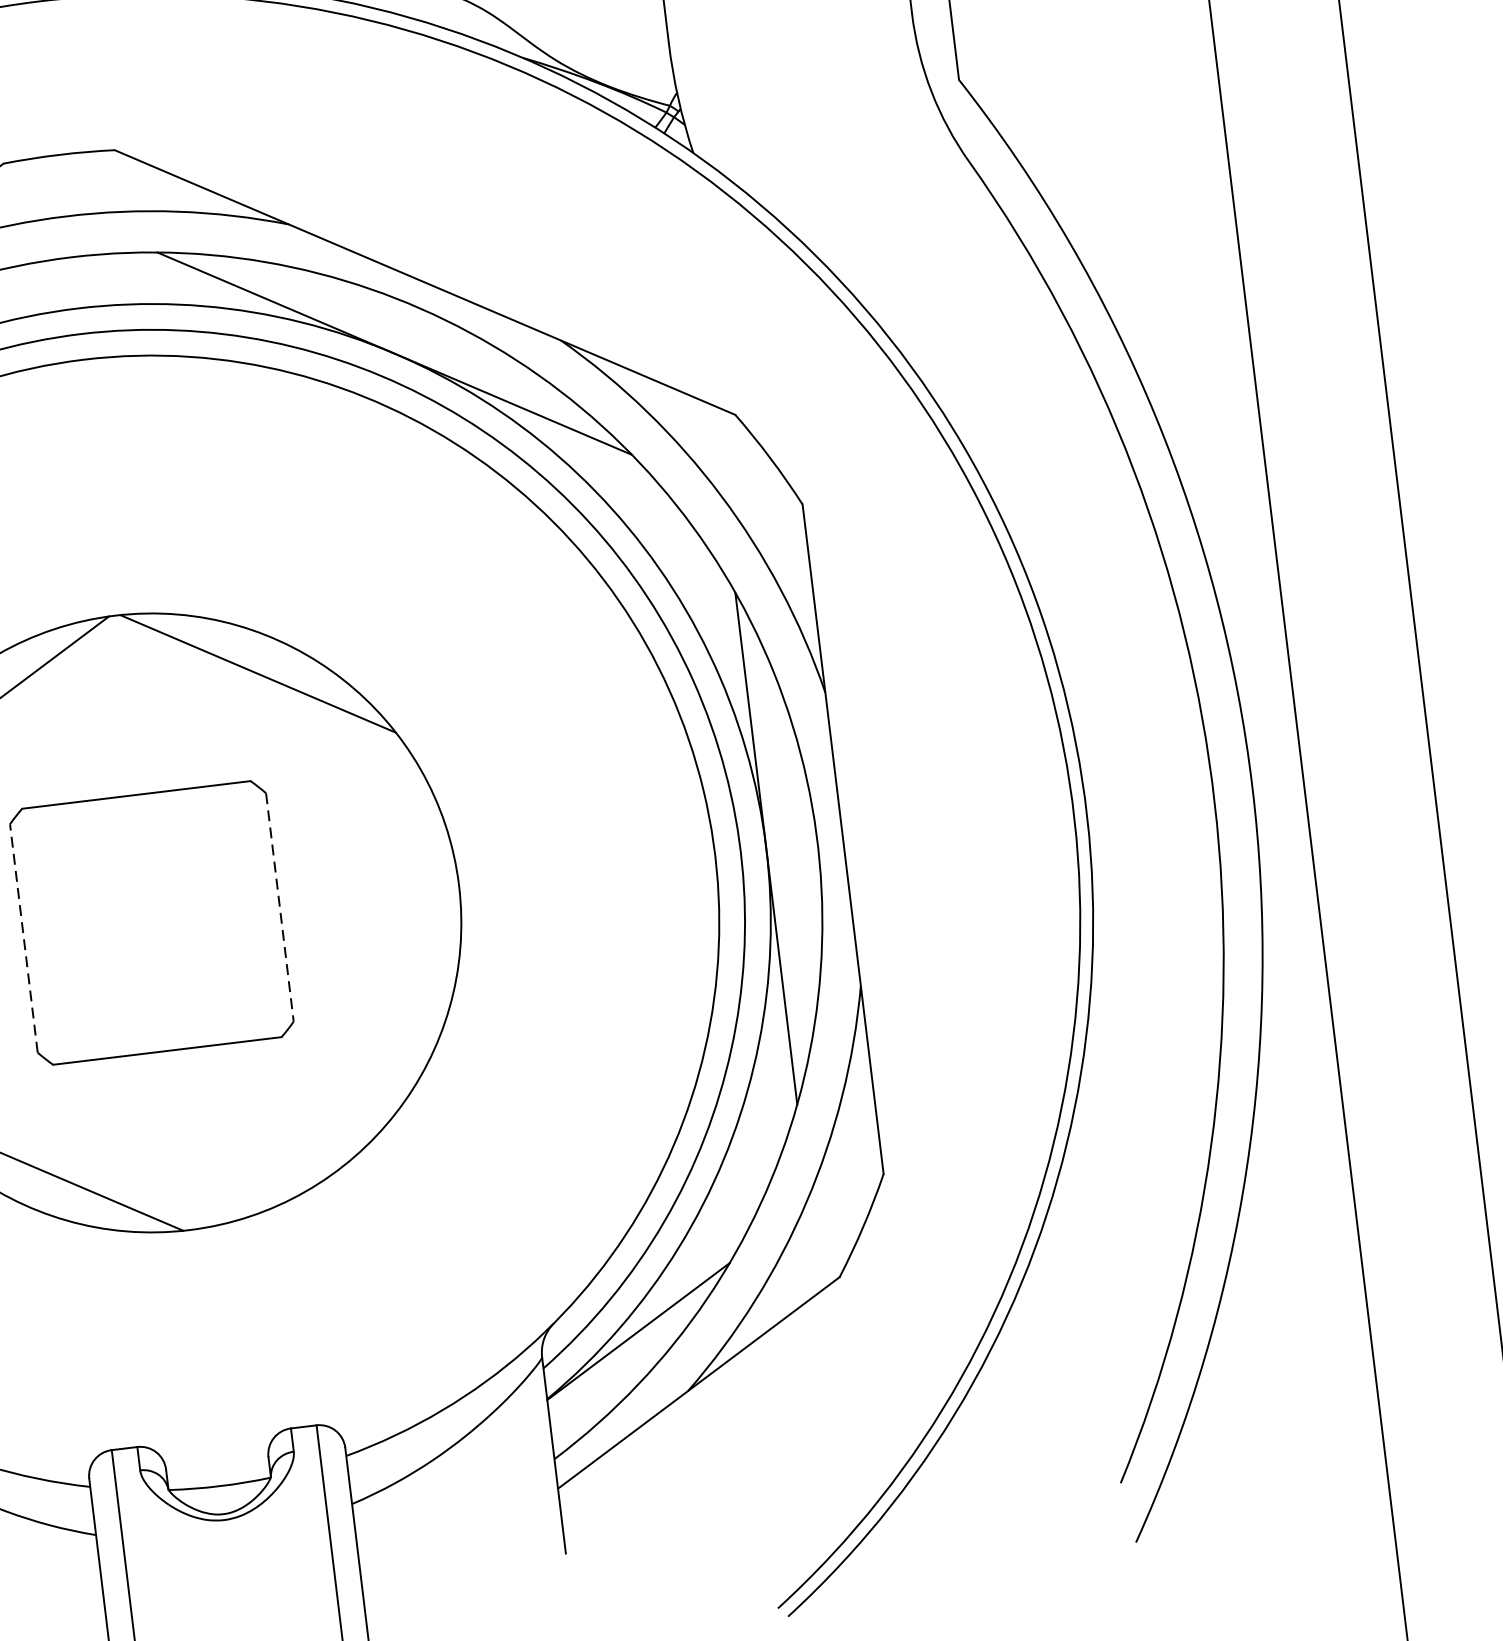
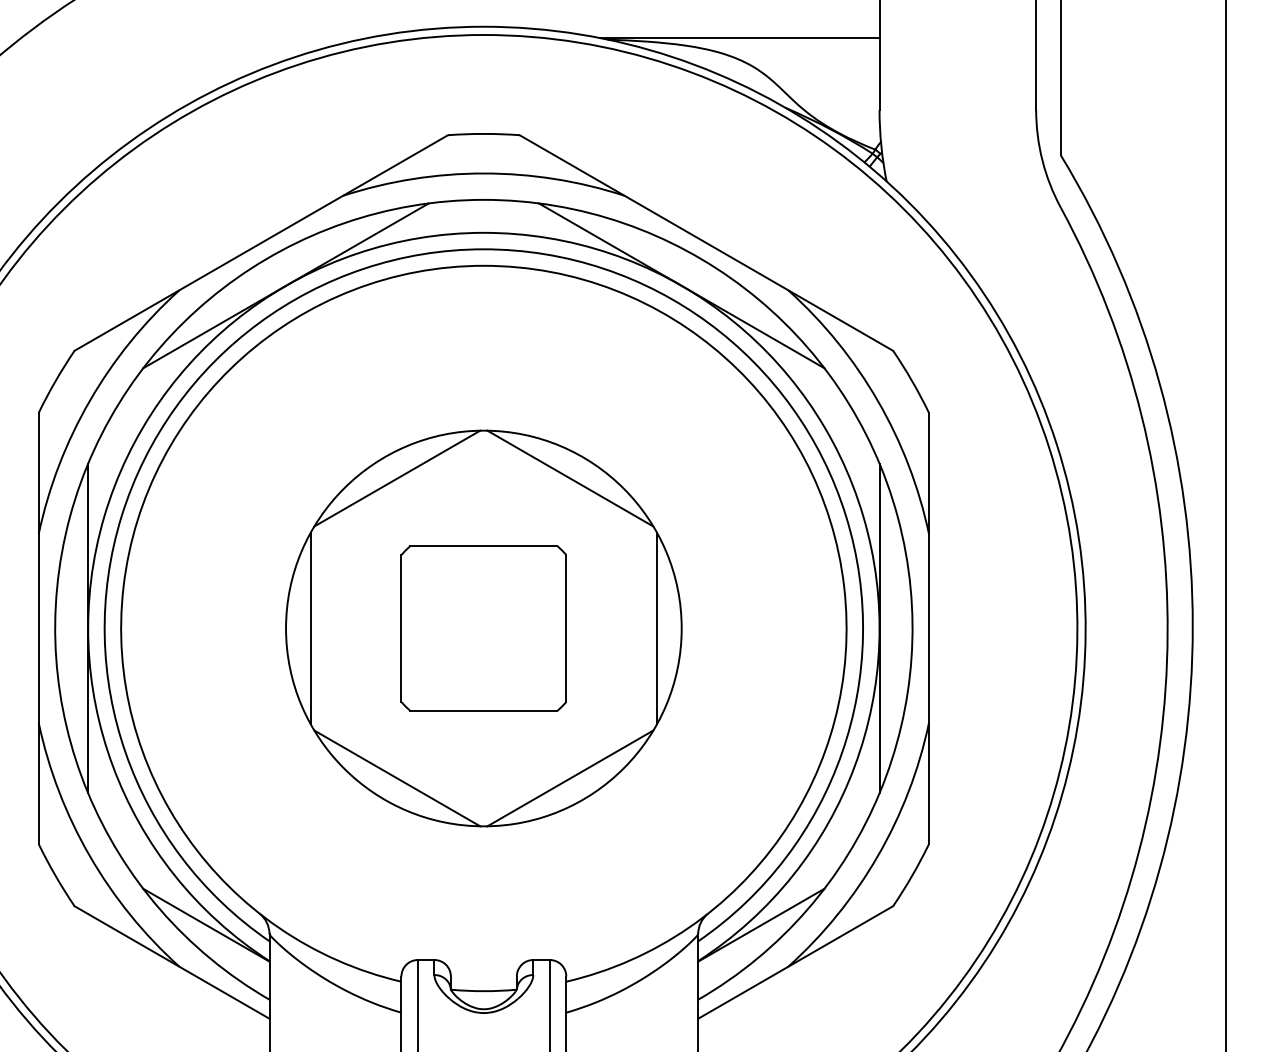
line: (419, 890) -> (656, 628), added
line: (280, 907) -> (566, 628), dashed -> solid
line: (23, 938) -> (401, 628), dashed -> solid
line: (314, 1139) -> (570, 778), added

